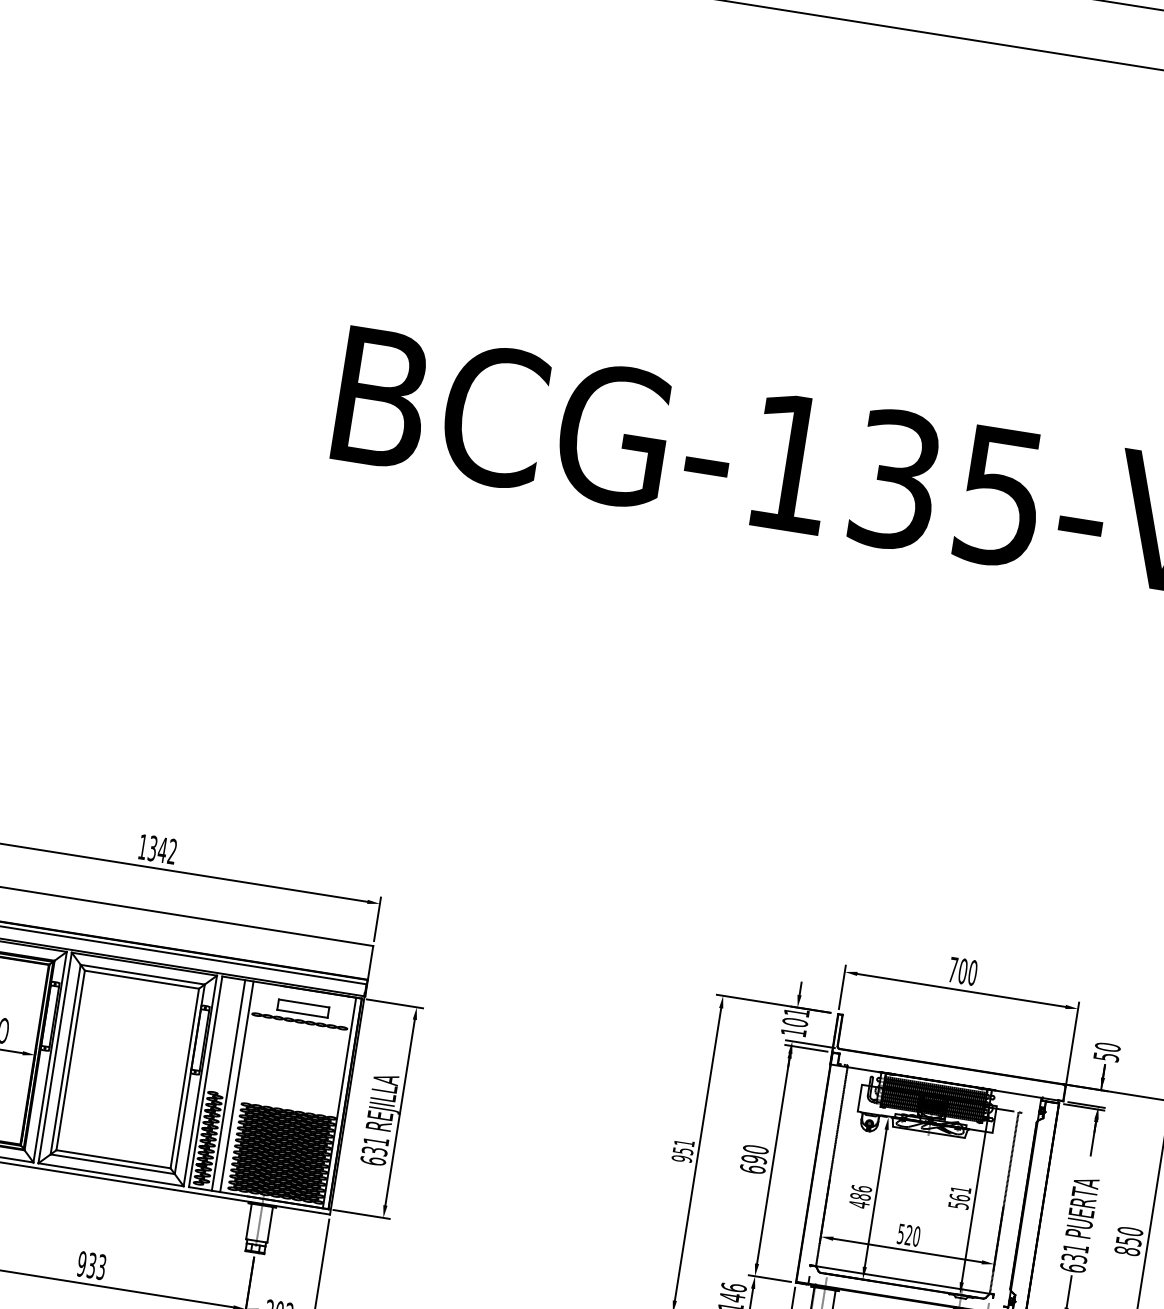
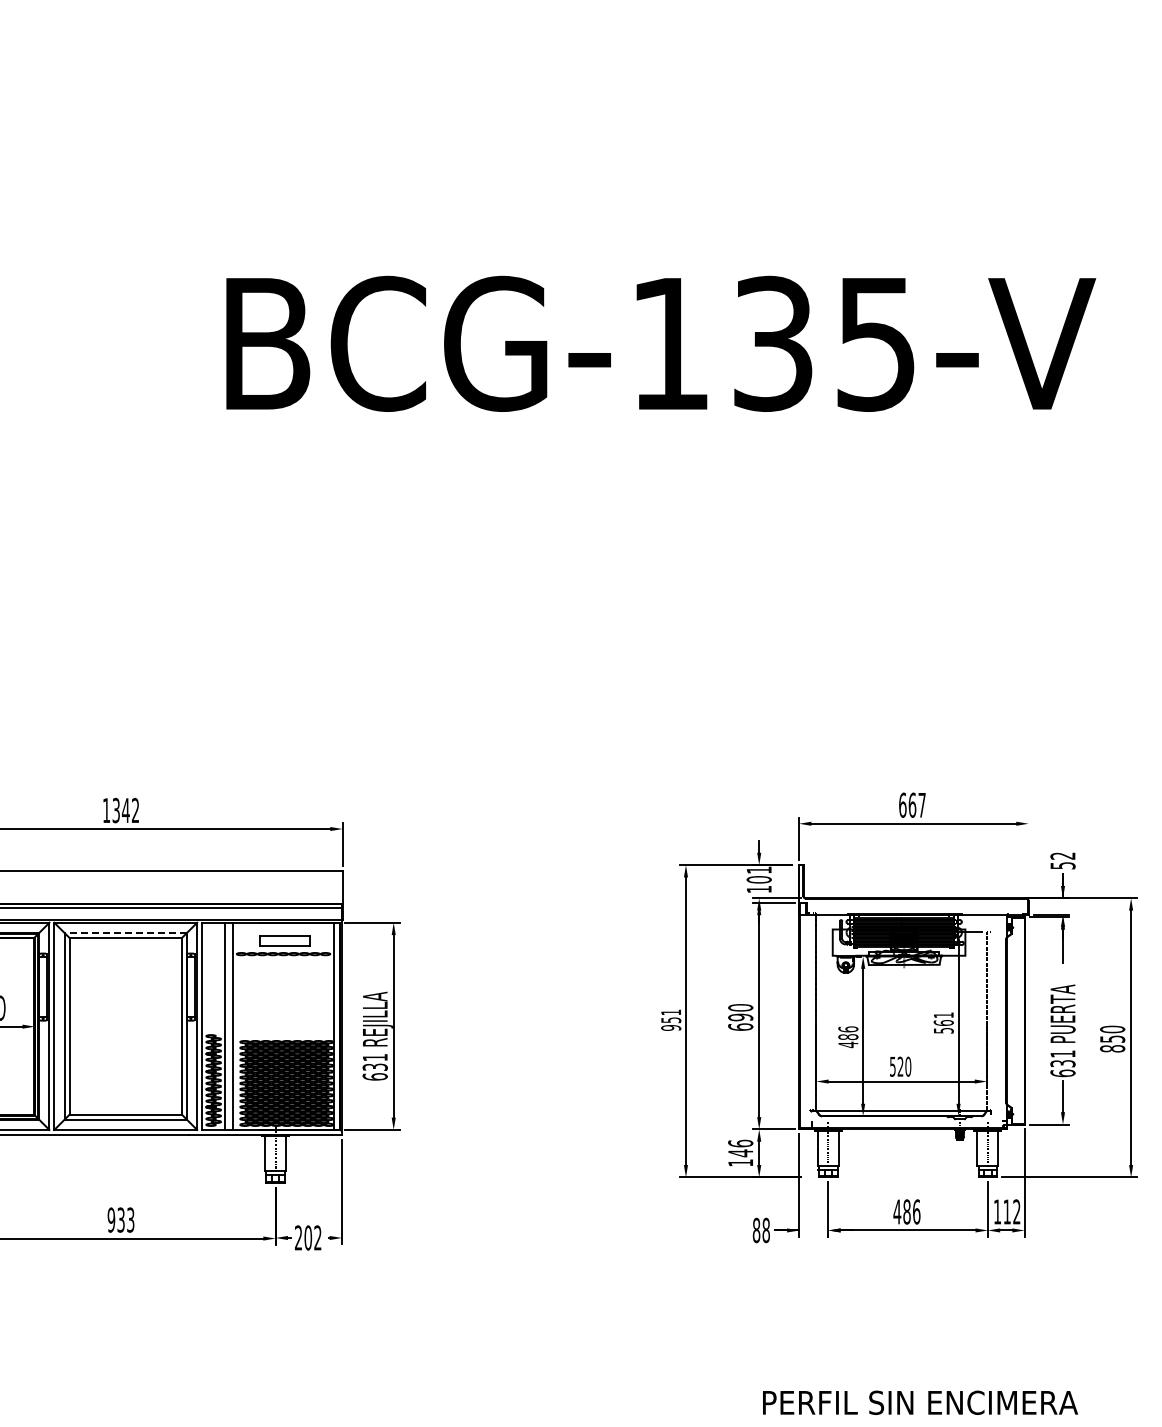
text: (963, 970) -> (912, 804), 700 -> 667
line: (142, 975) -> (125, 933), solid -> dashed
line: (1072, 1043) -> (1028, 857), removed
text: (1107, 1046) -> (1062, 855), 50 -> 52

